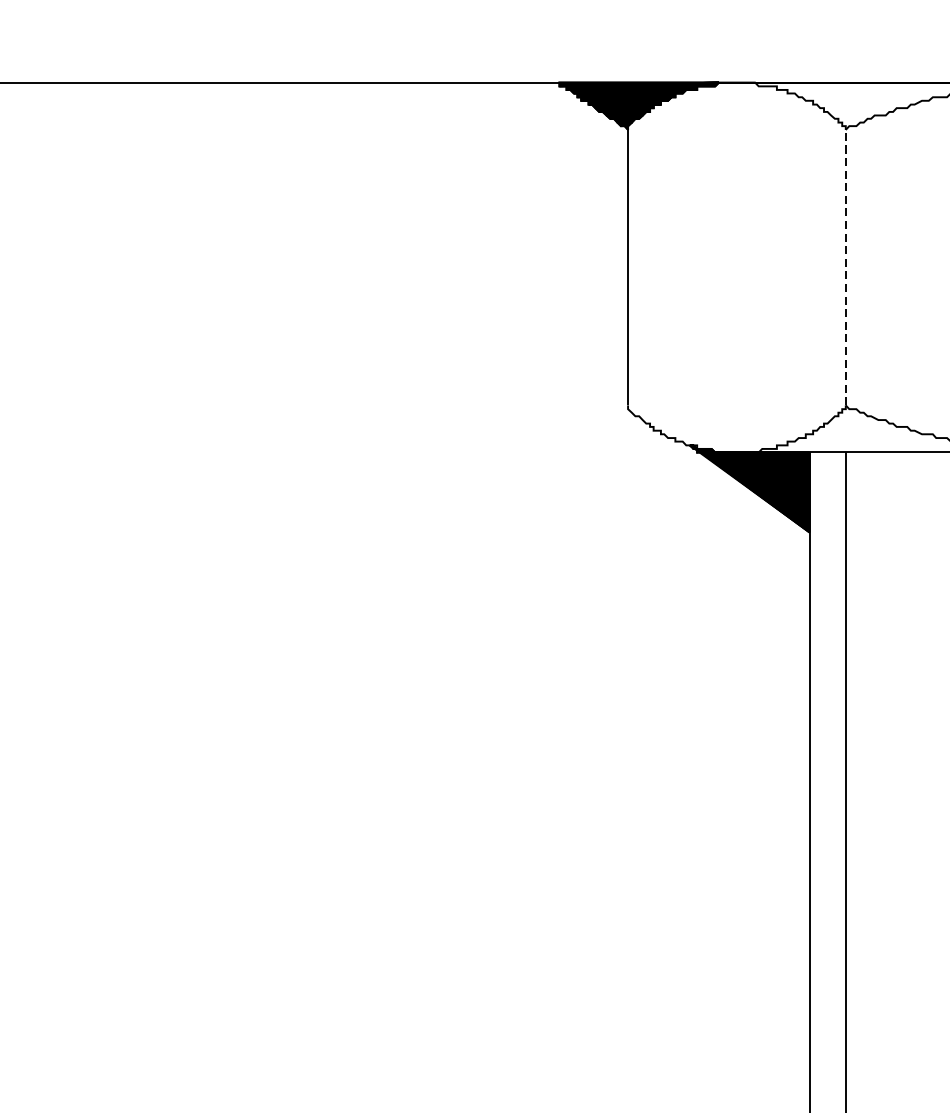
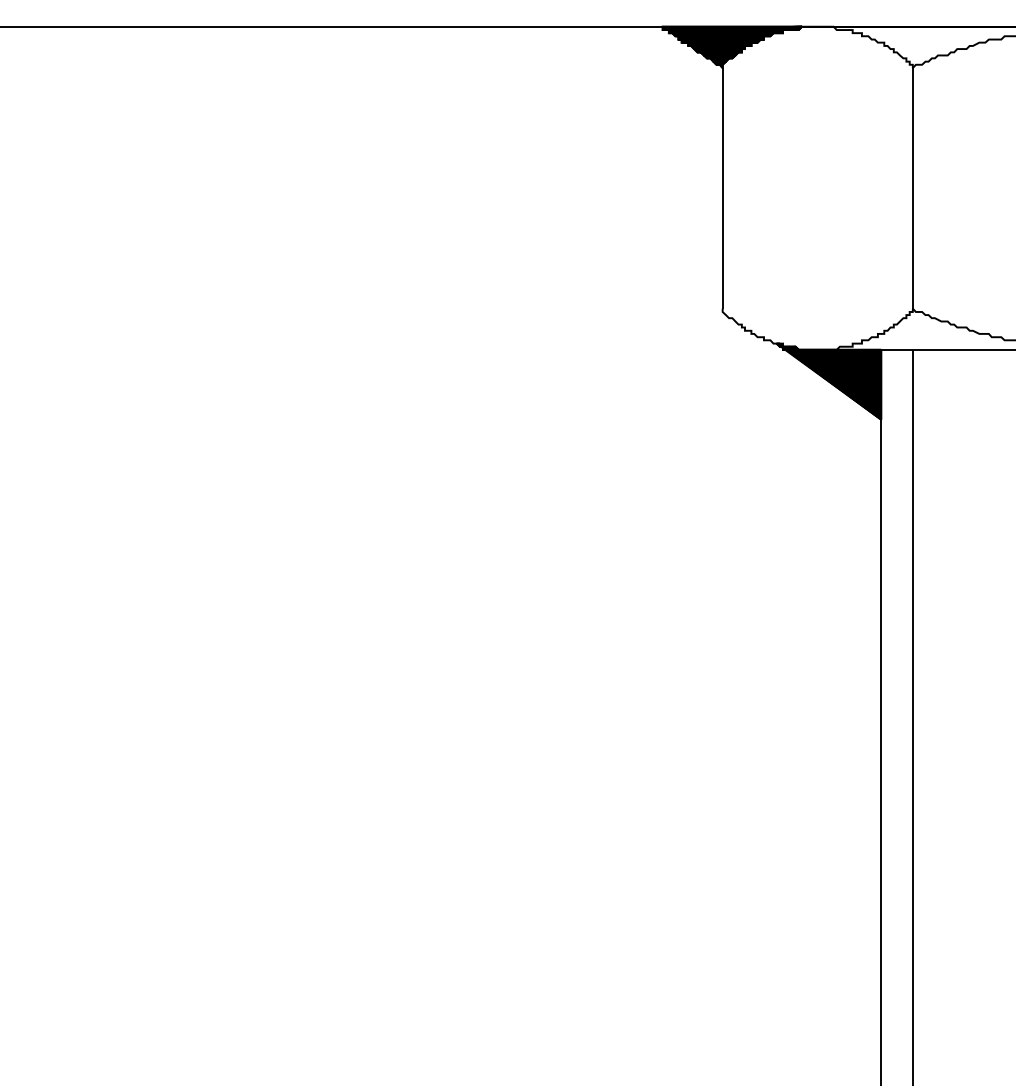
line: (845, 266) -> (912, 187), dashed -> solid

